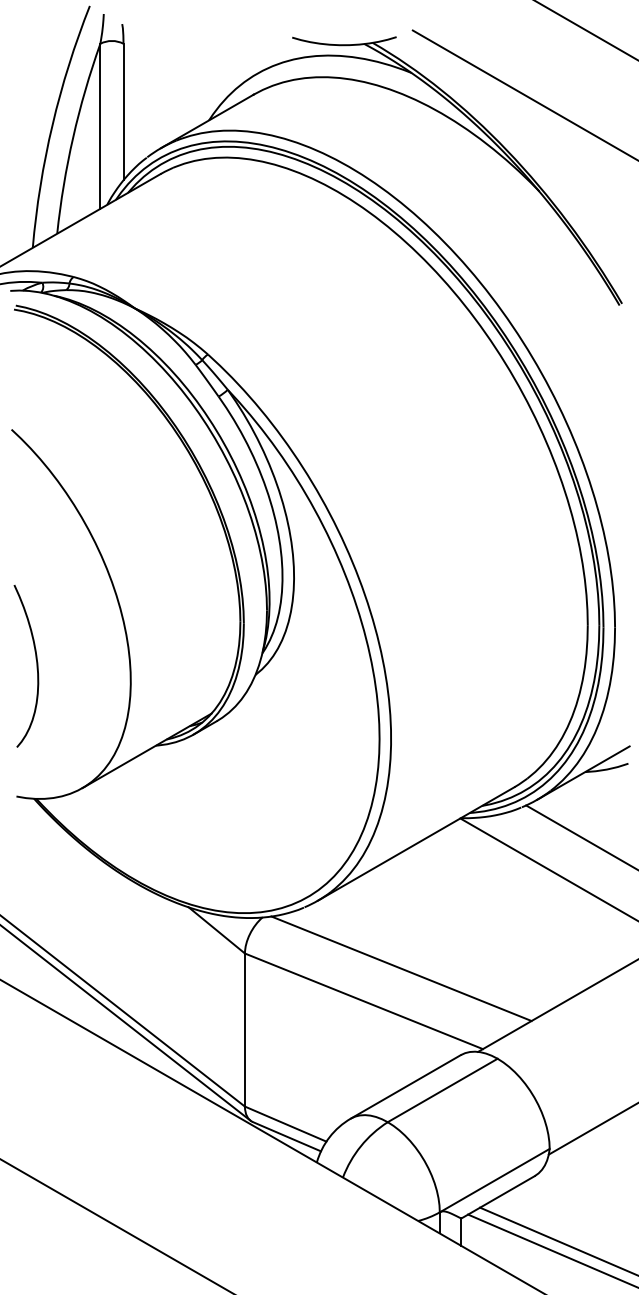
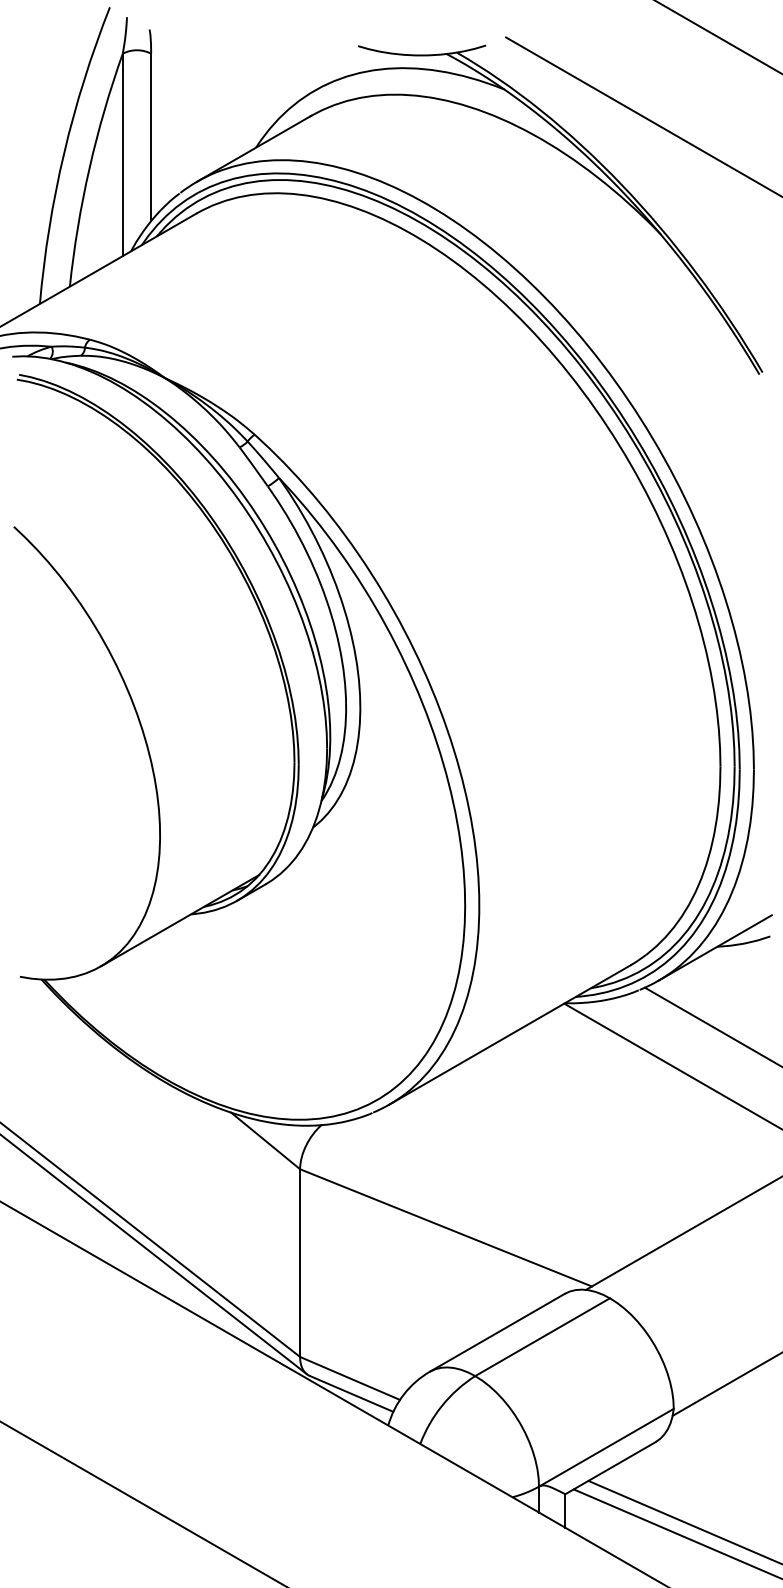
curve: (36, 665) -> (44, 816), removed
line: (401, 968) -> (491, 1187), removed

